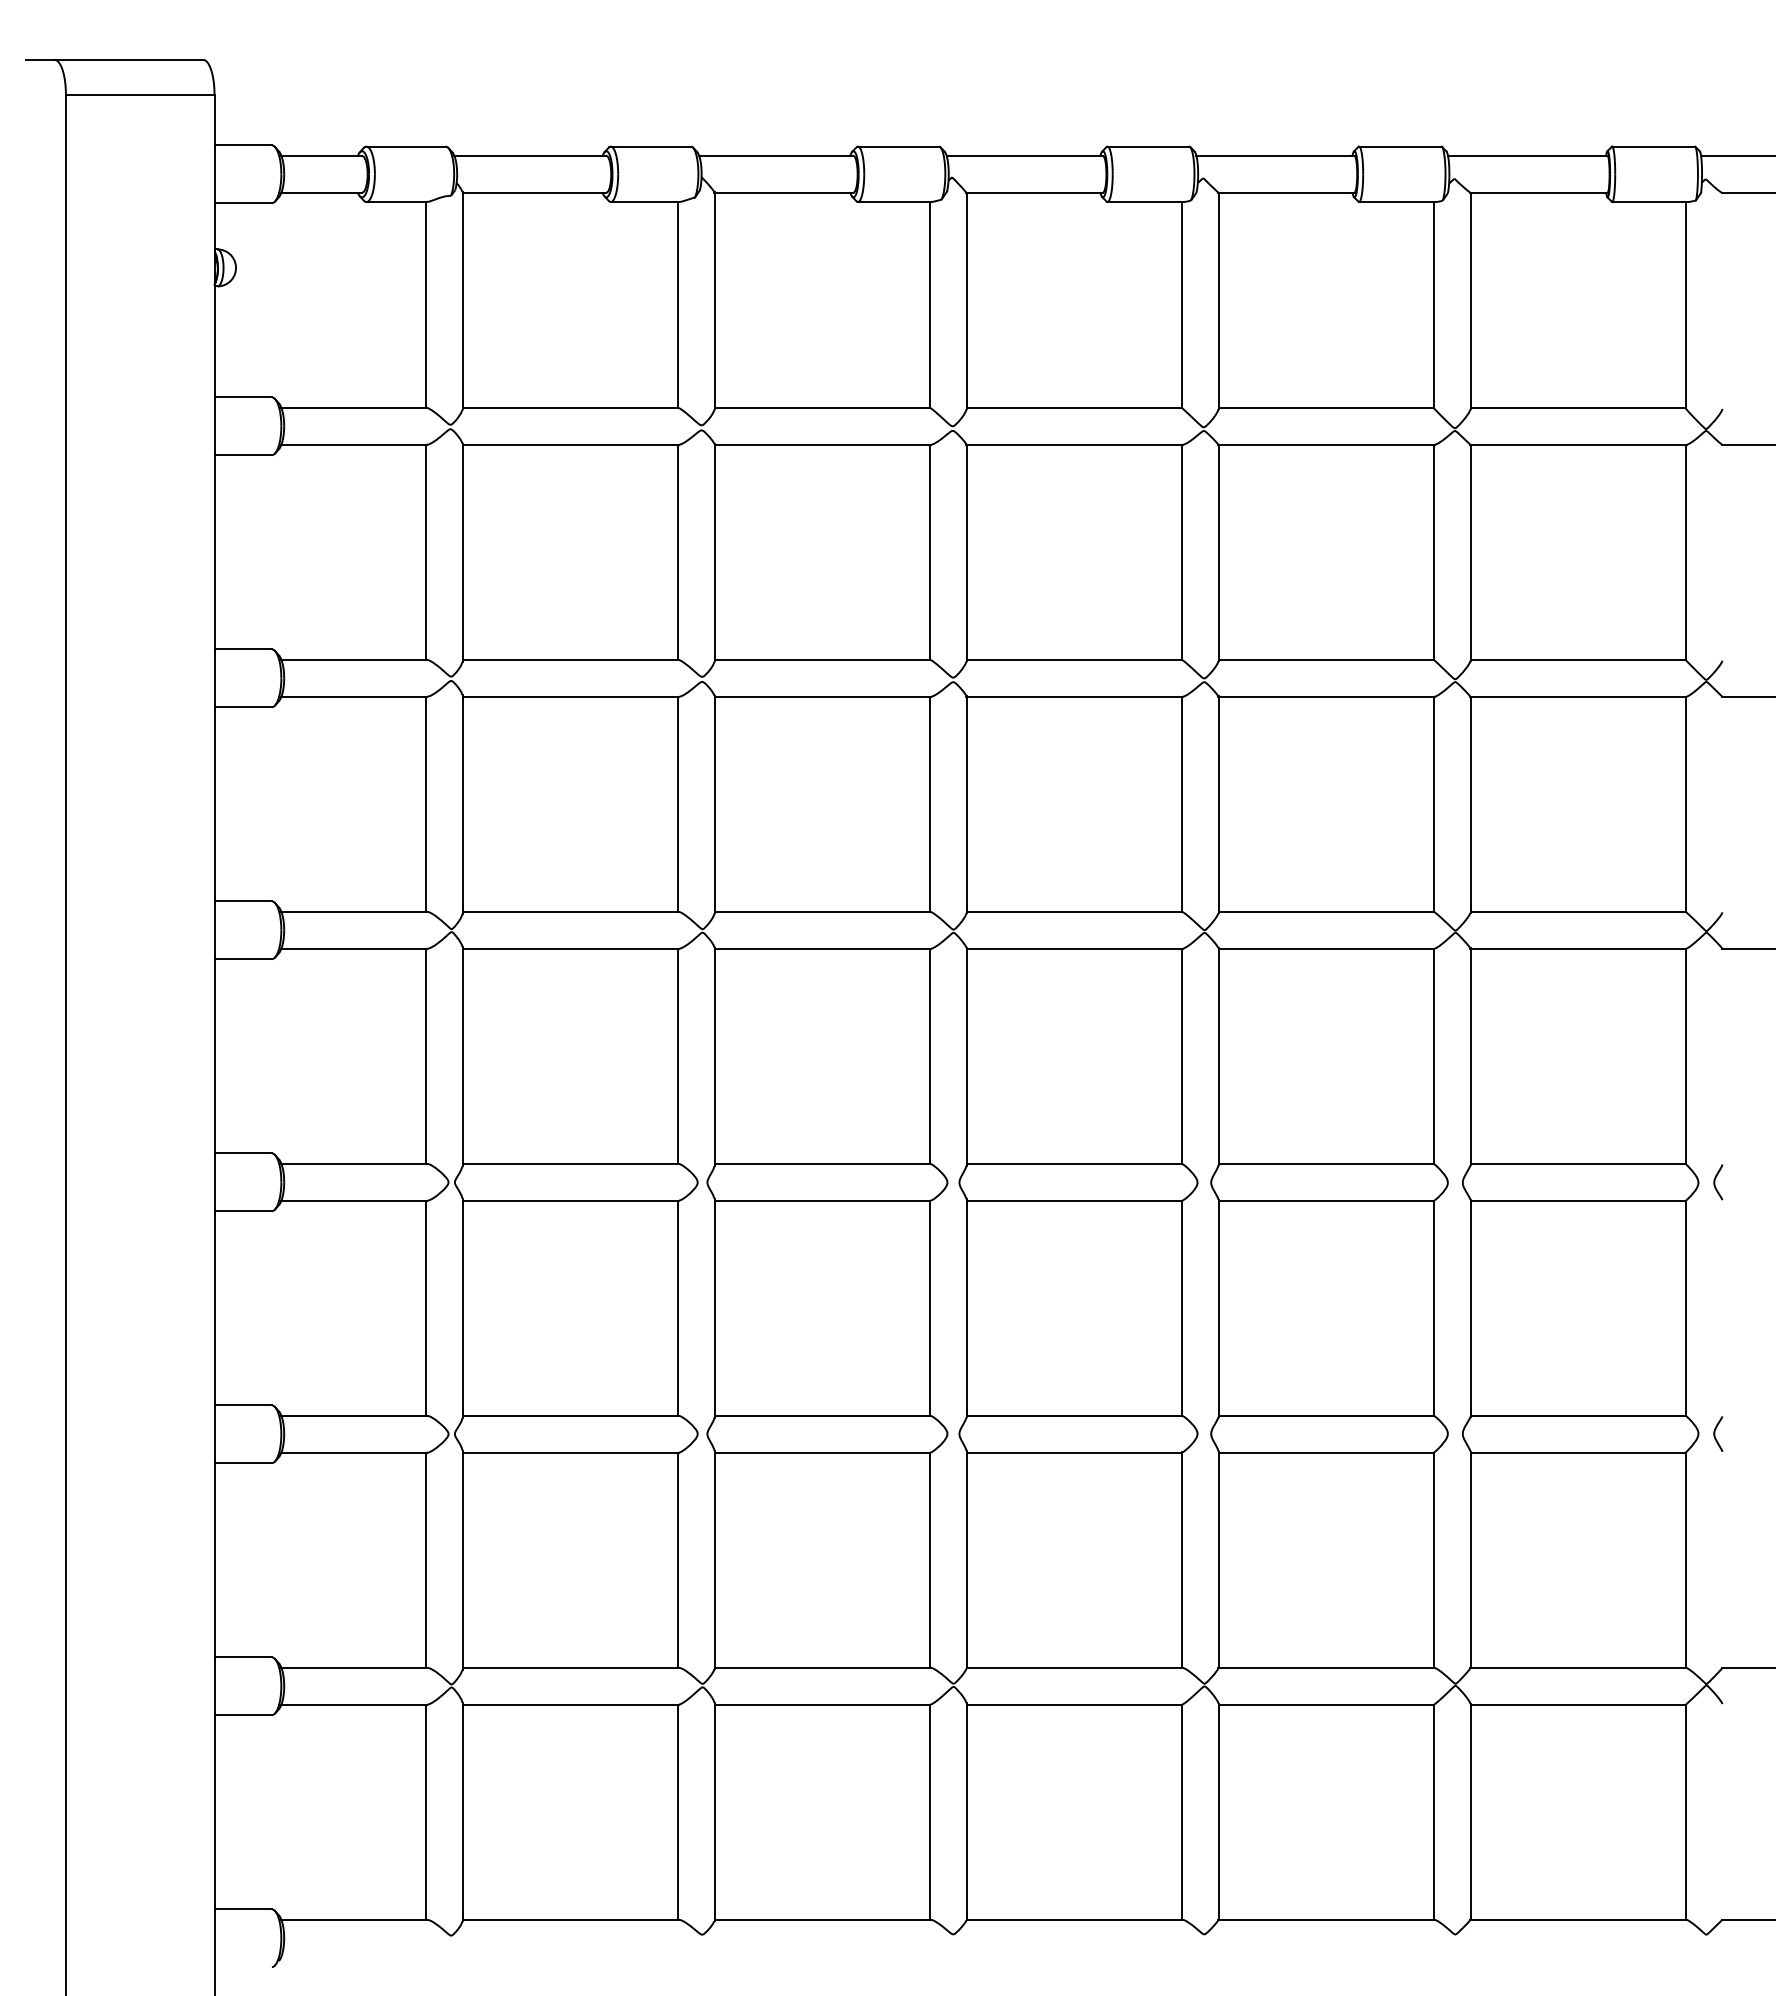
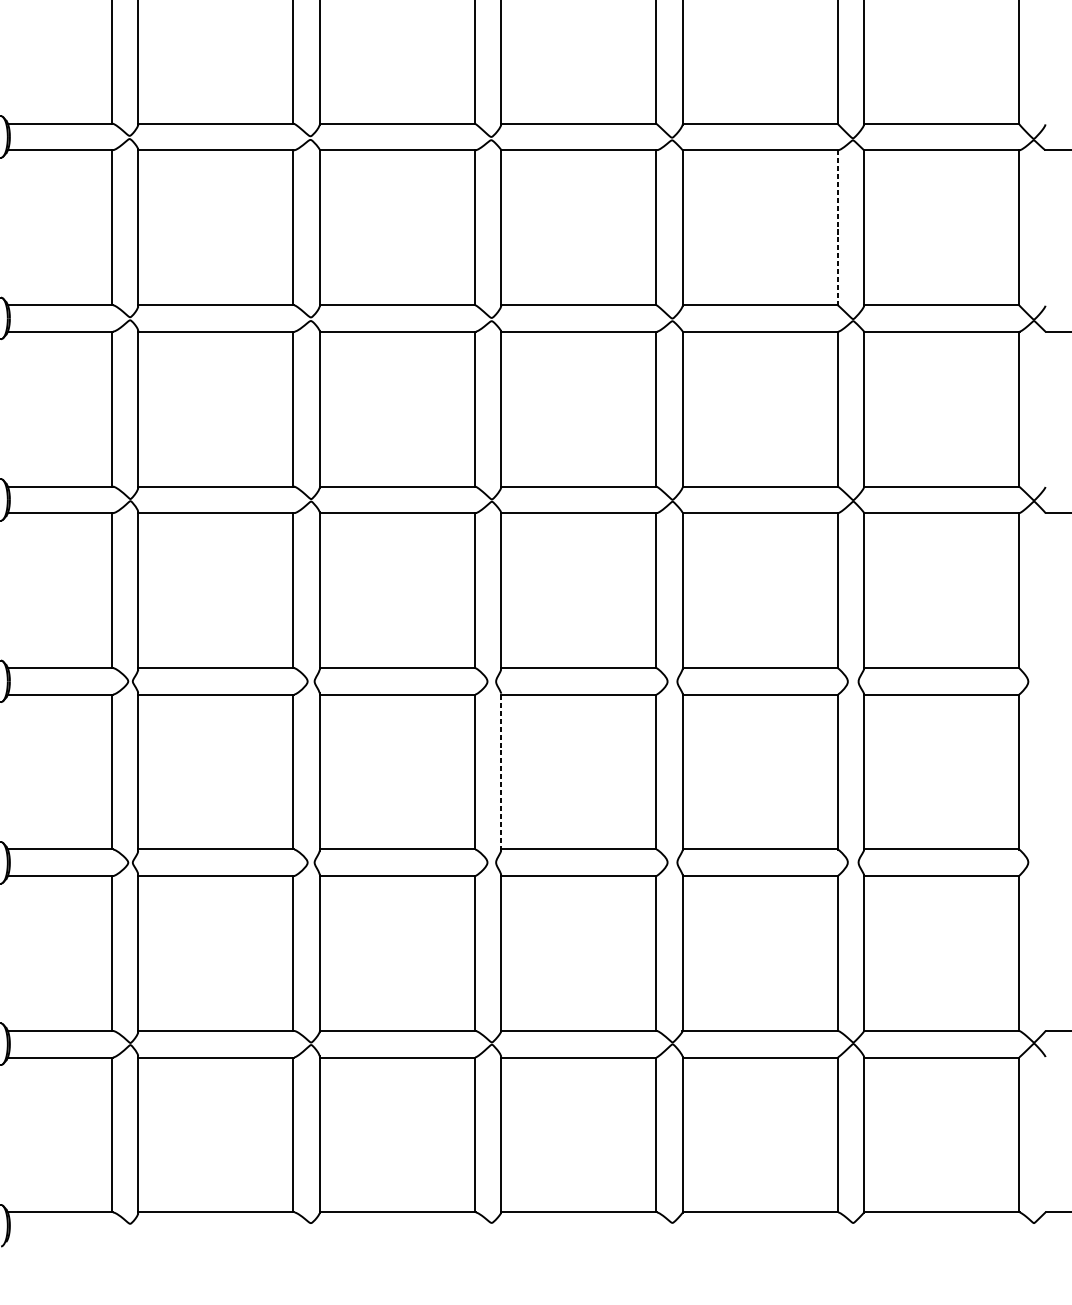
line: (1433, 552) -> (837, 227), solid -> dashed
curve: (1715, 1182) -> (1040, 681), removed
line: (966, 1308) -> (501, 772), solid -> dashed
curve: (1715, 1433) -> (1040, 862), removed

